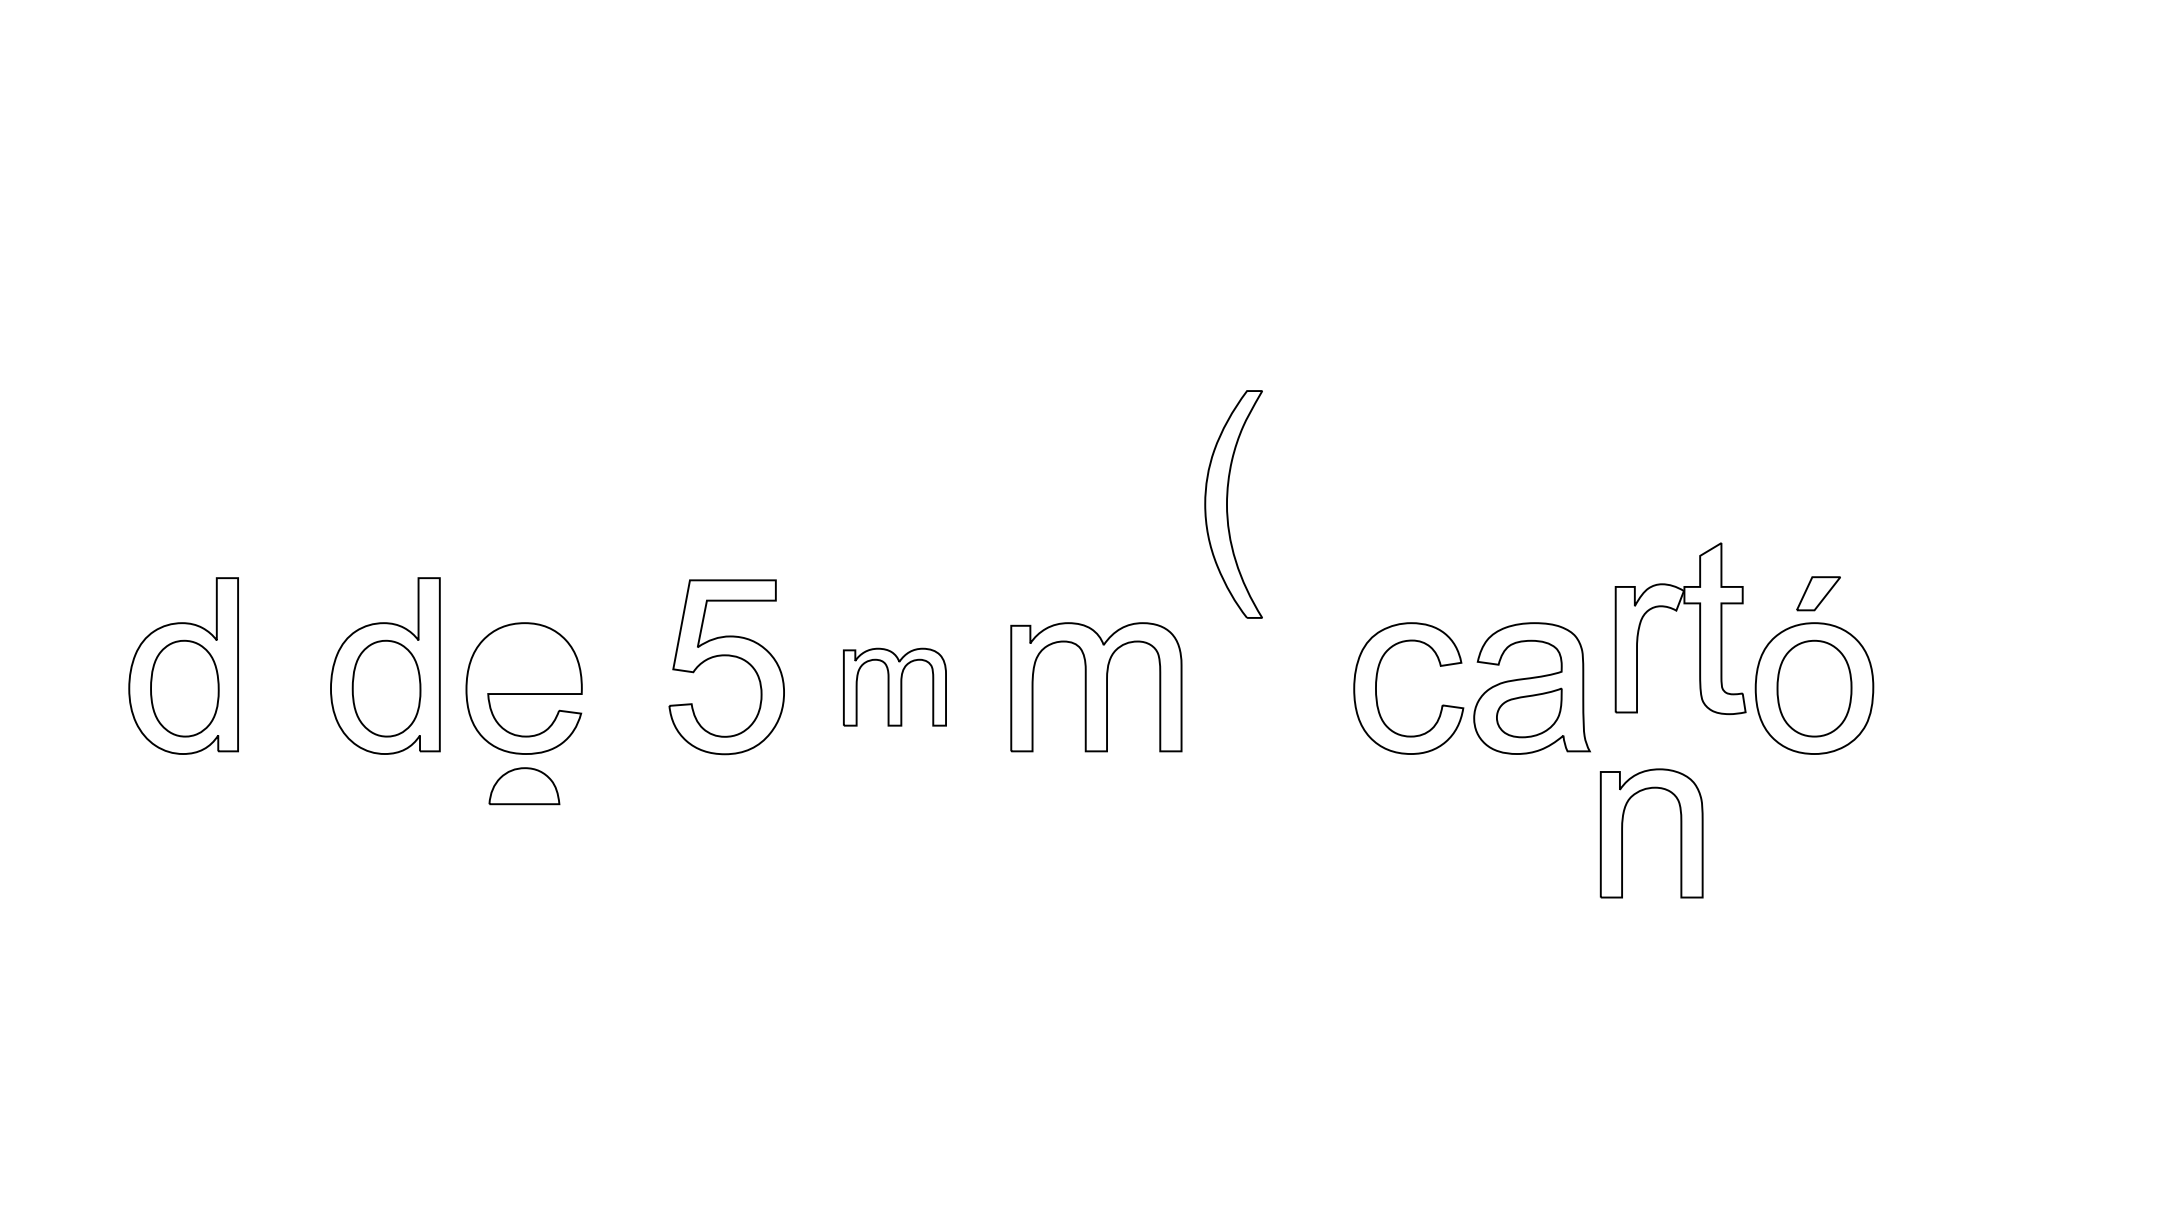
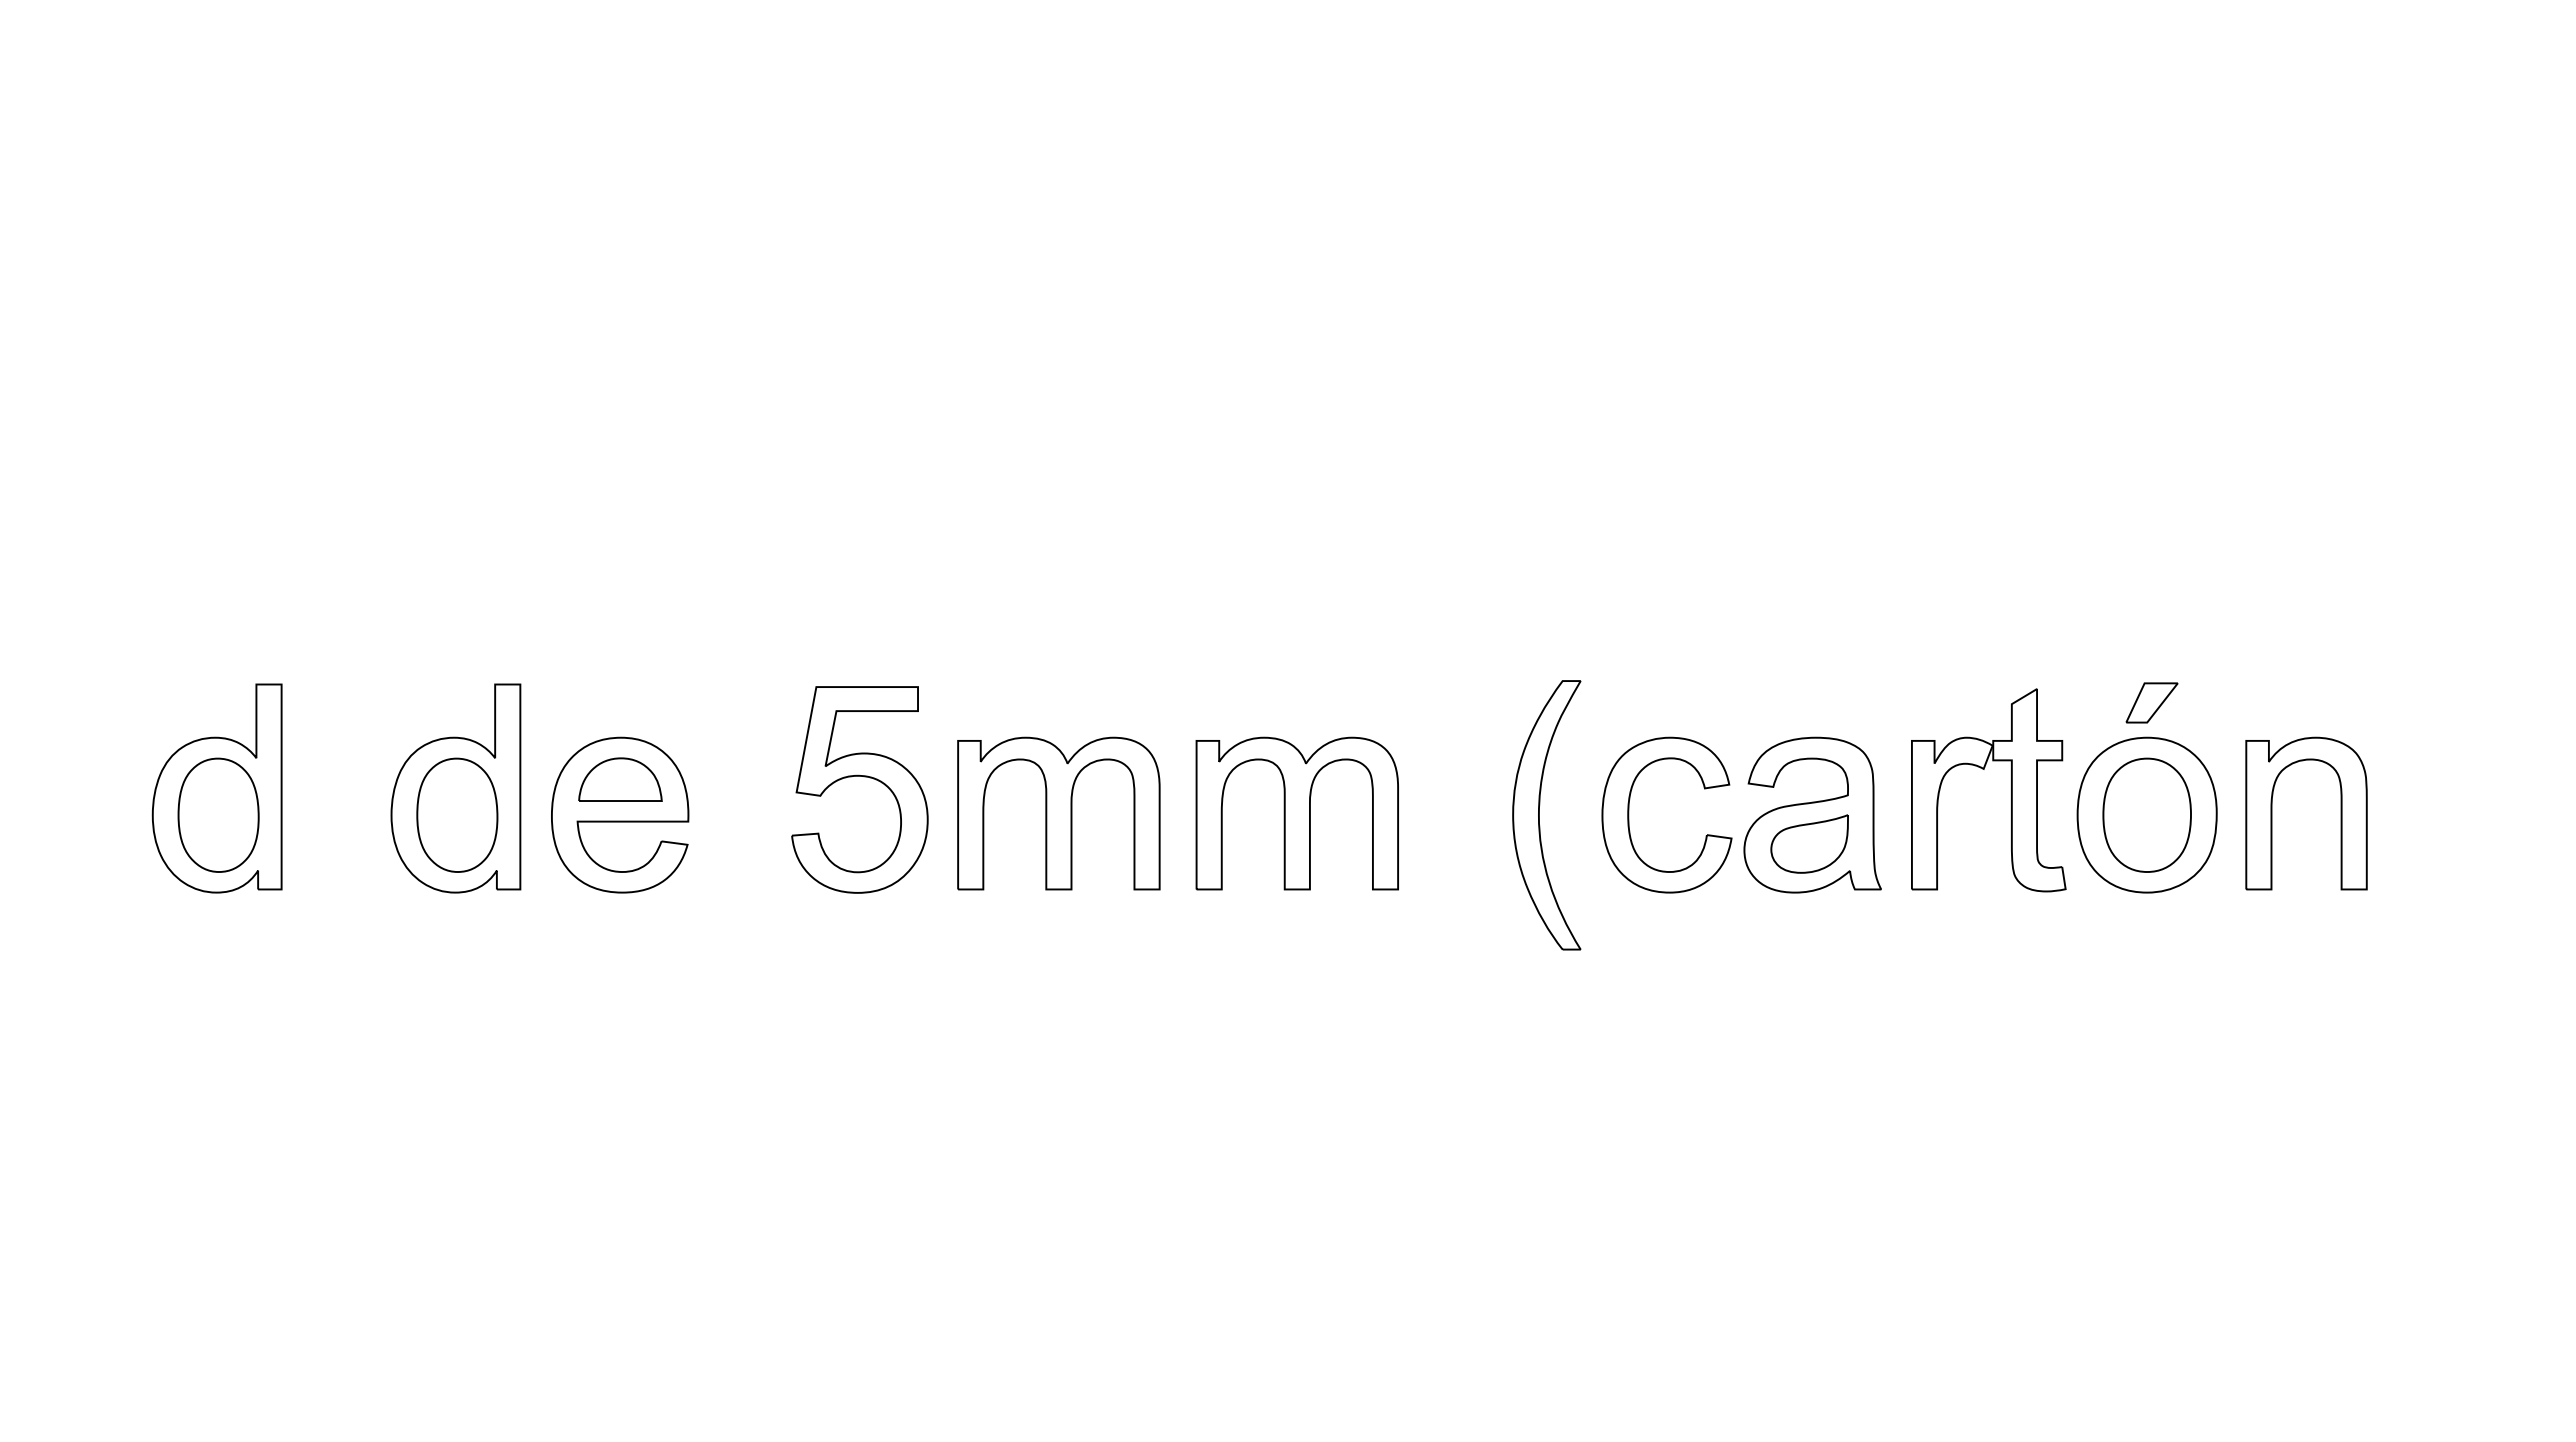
part: (1227, 504) -> (1539, 815), moved
part: (1677, 611) -> (1984, 769), moved
part: (894, 687) -> (1058, 813), size x1.67
part: (524, 786) -> (620, 779), moved
part: (1622, 833) -> (2272, 813), moved

